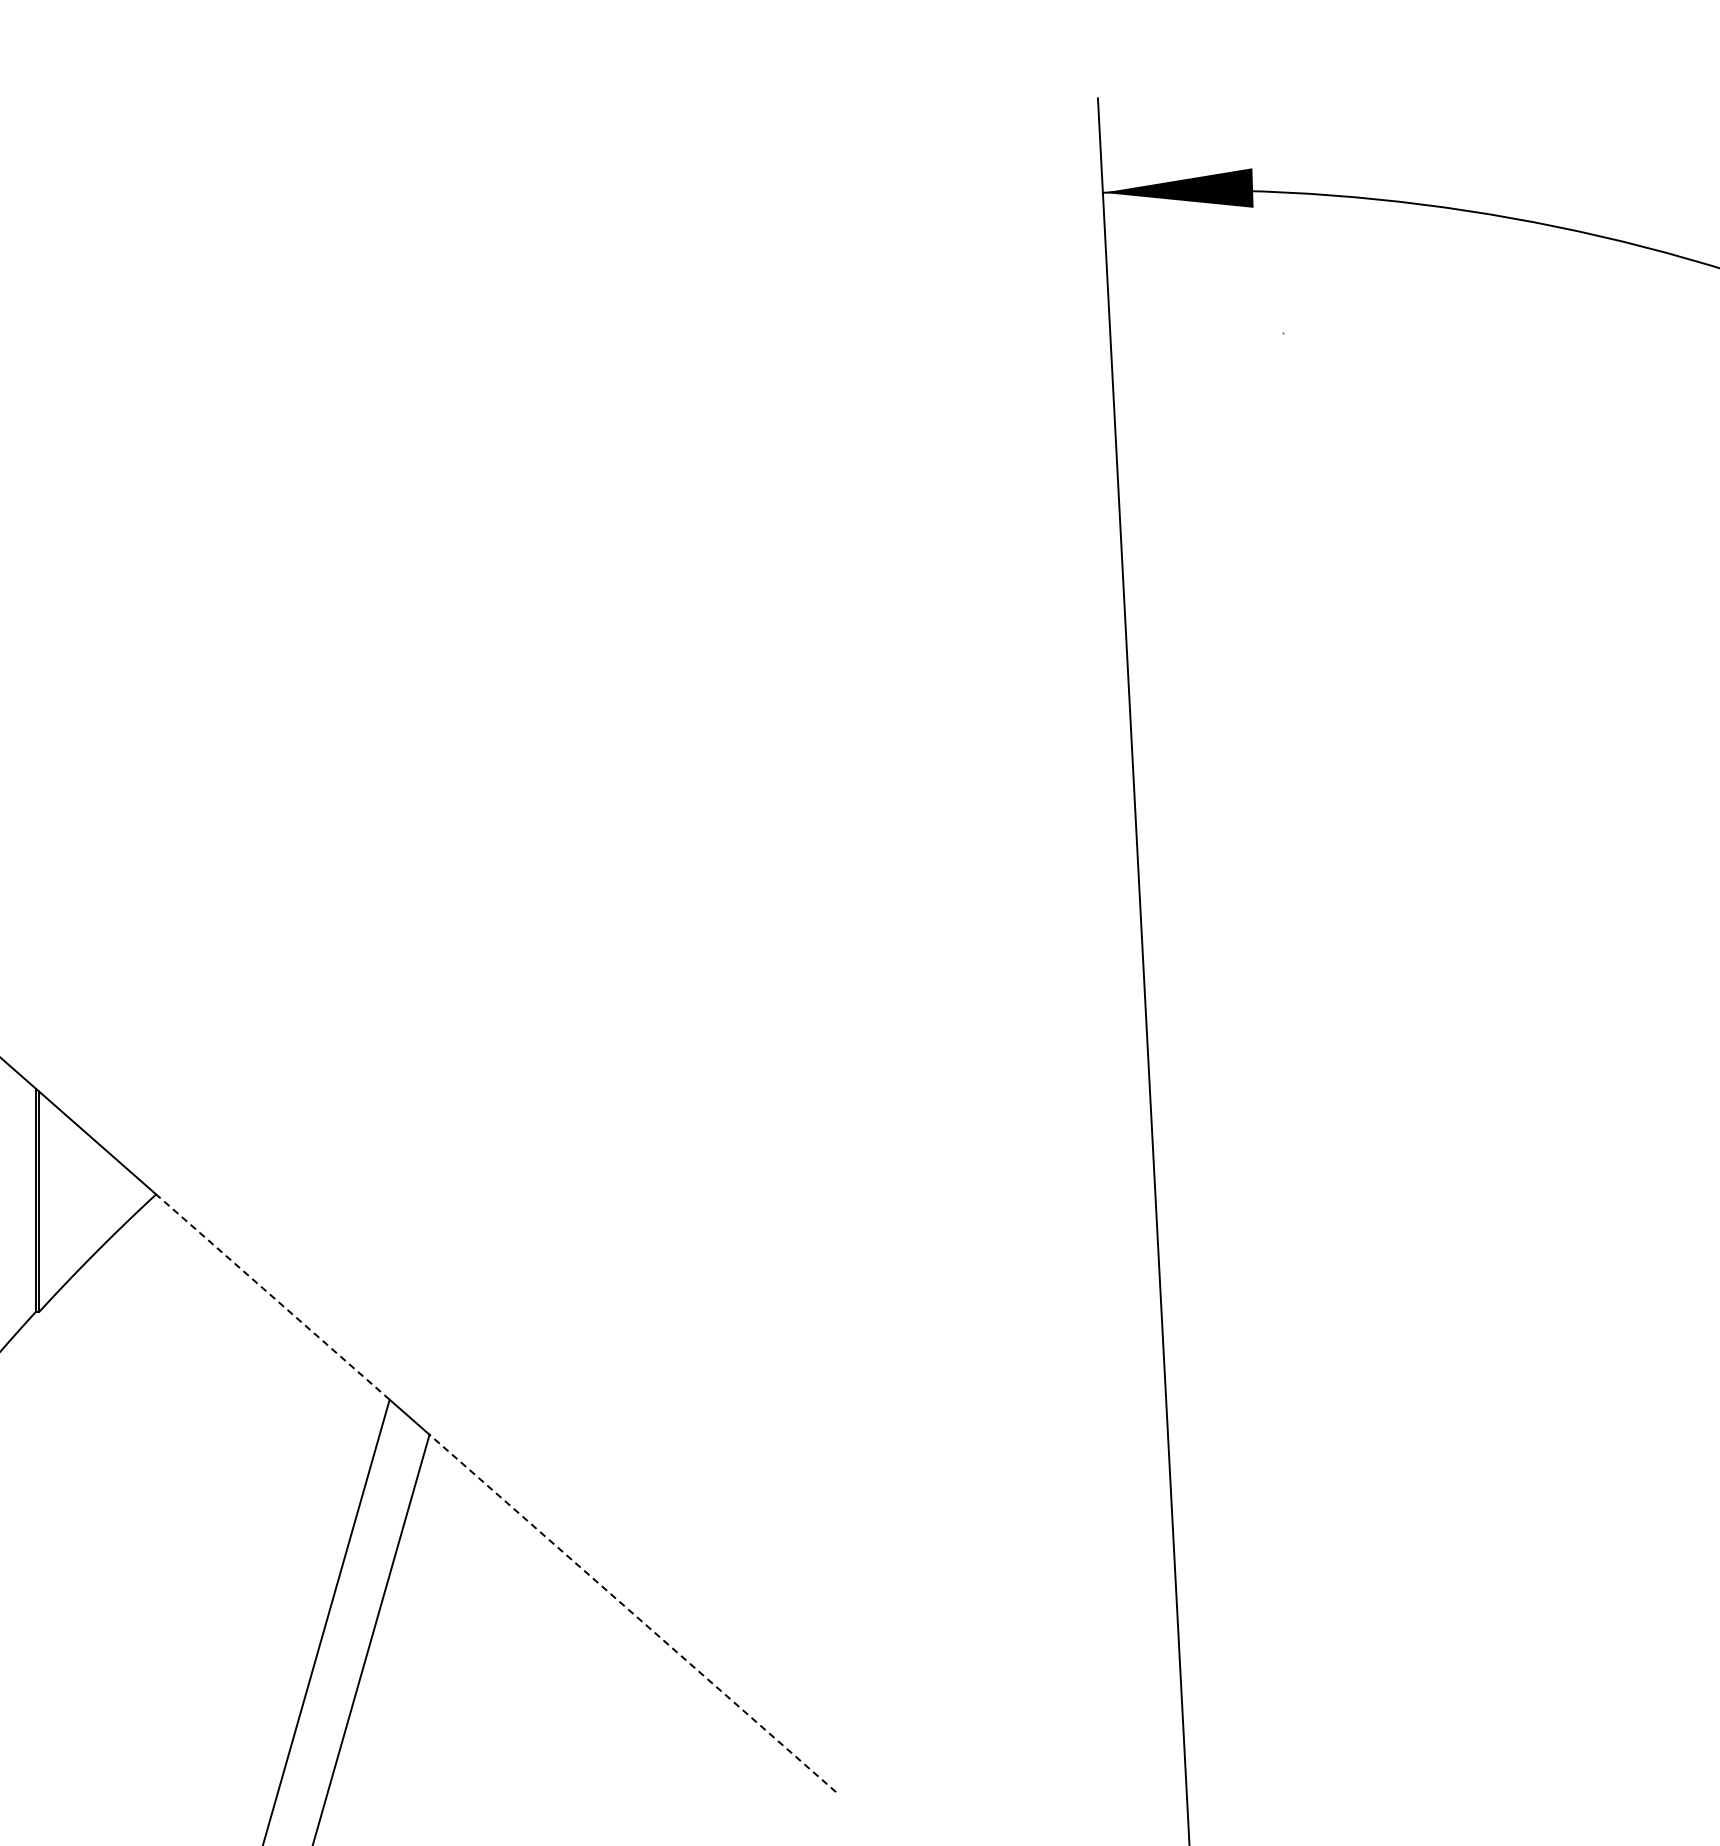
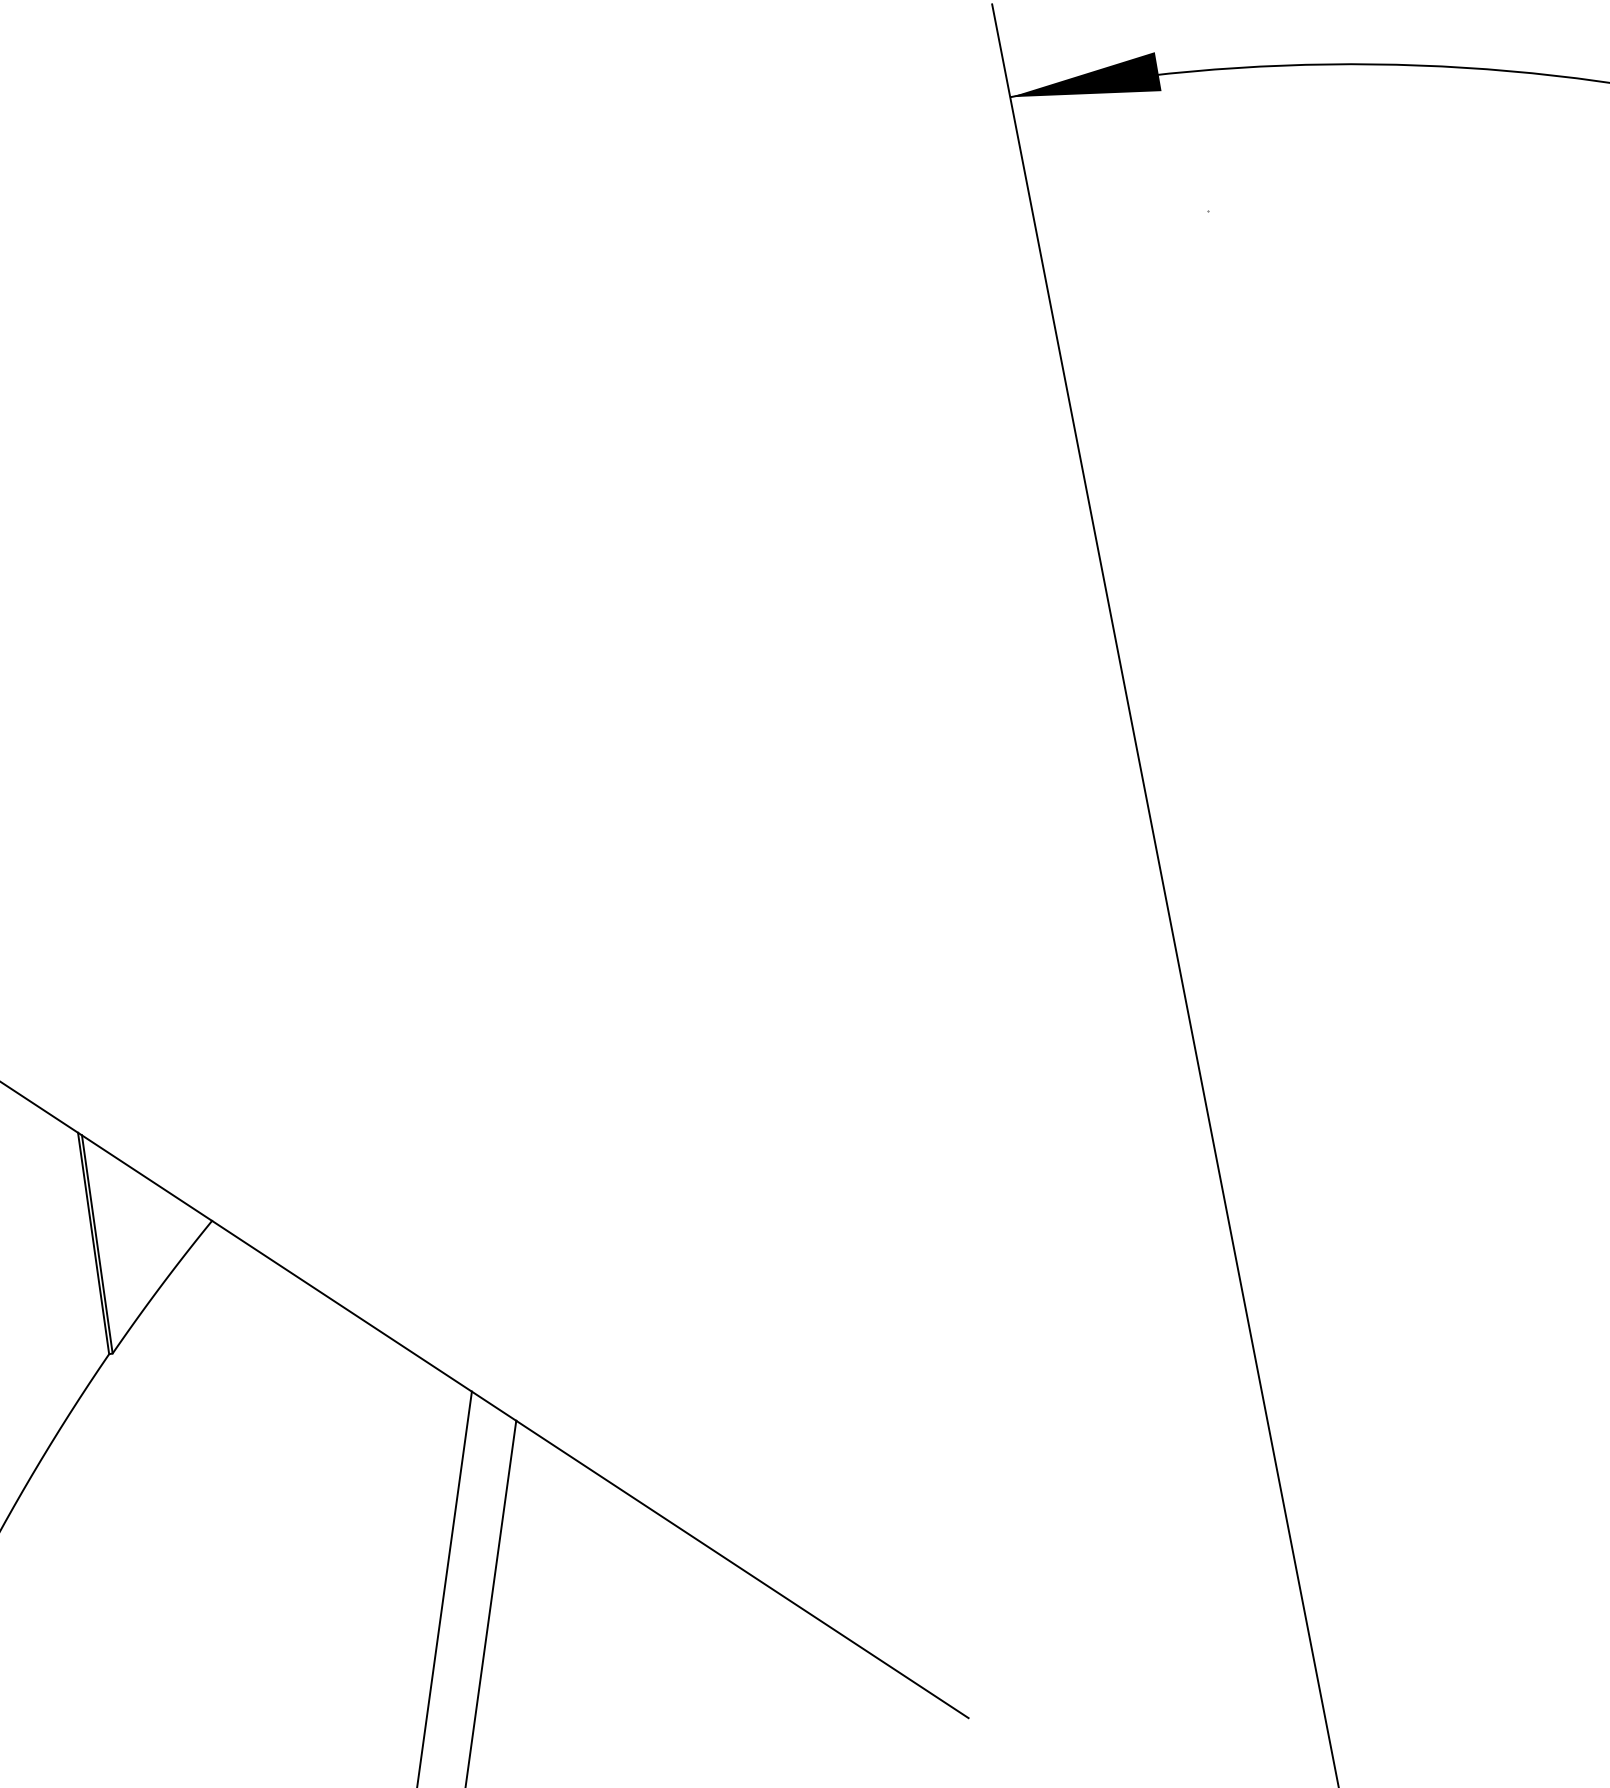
line: (272, 1296) -> (341, 1305), dashed -> solid
line: (632, 1613) -> (742, 1569), dashed -> solid

